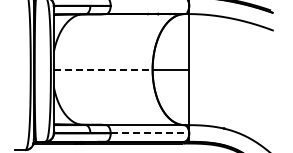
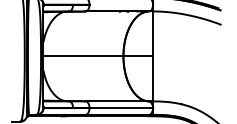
line: (103, 69) -> (83, 56), dashed -> solid
line: (150, 133) -> (121, 108), dashed -> solid

